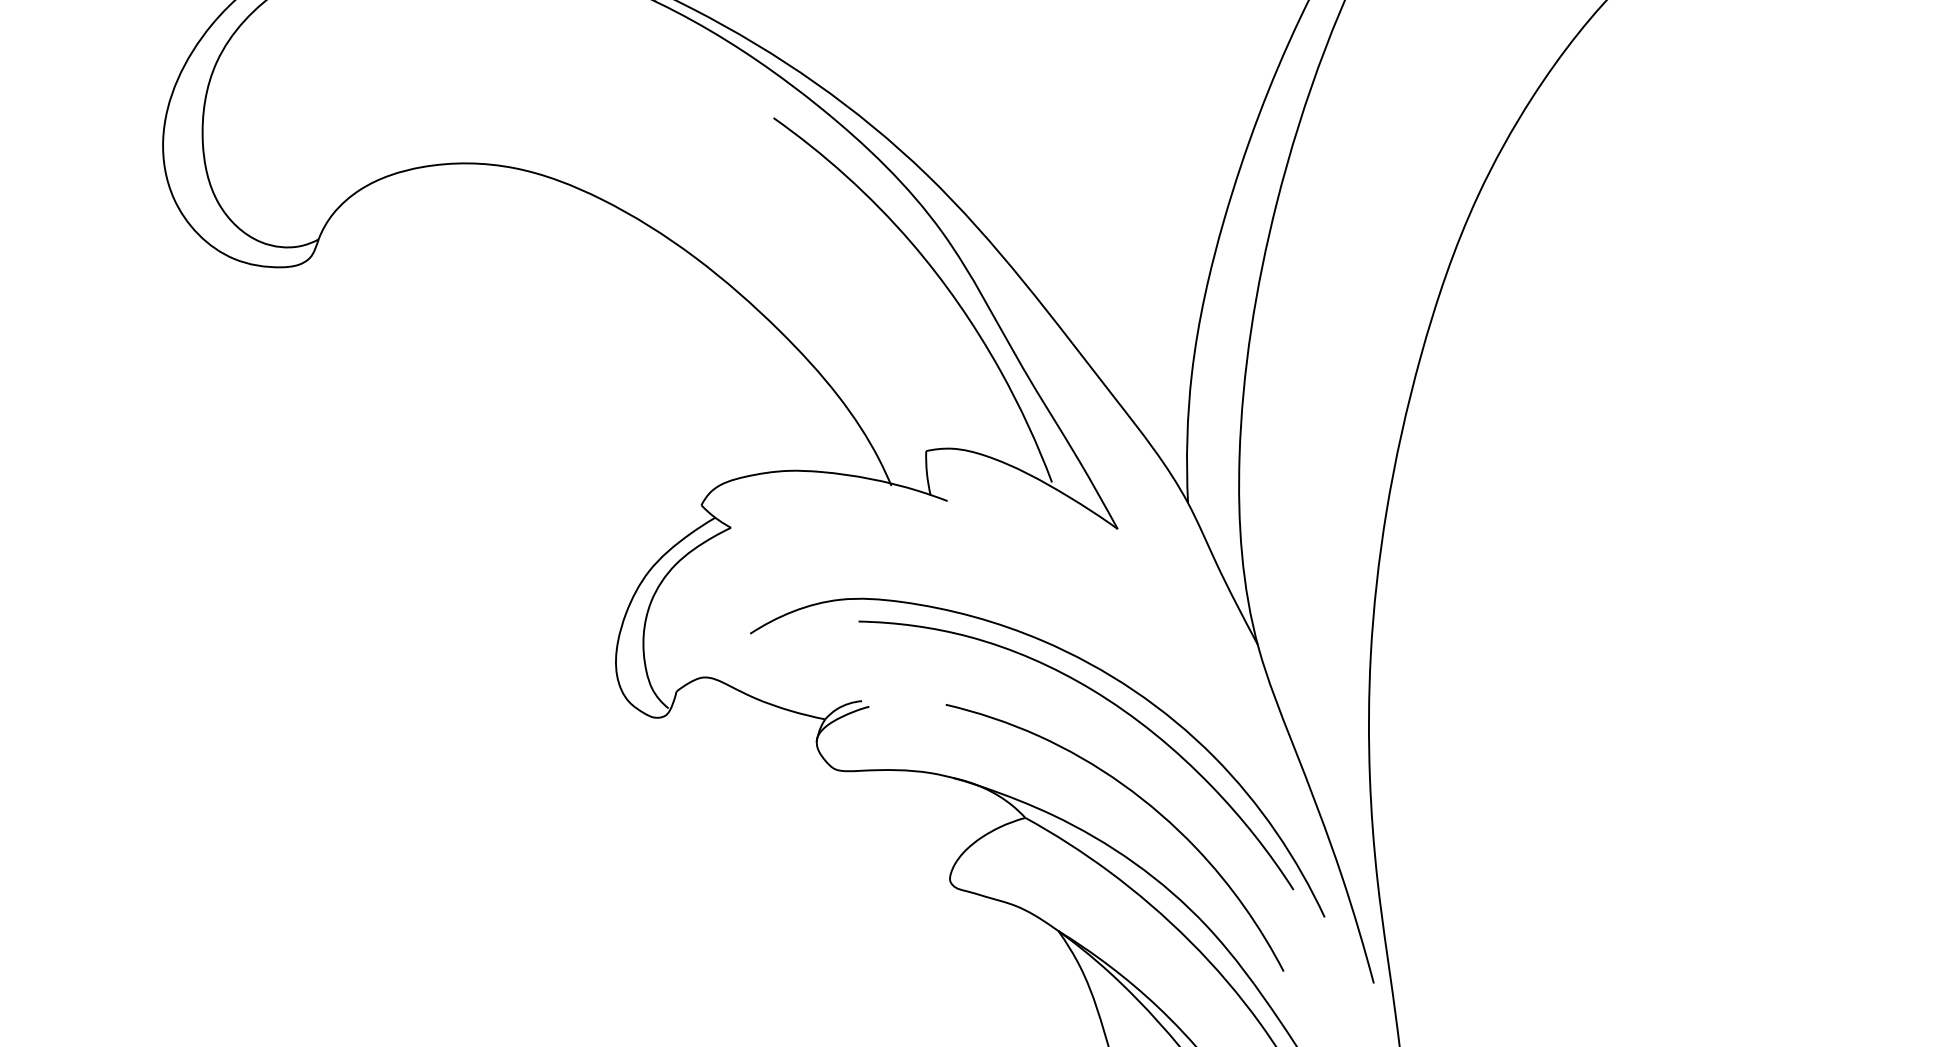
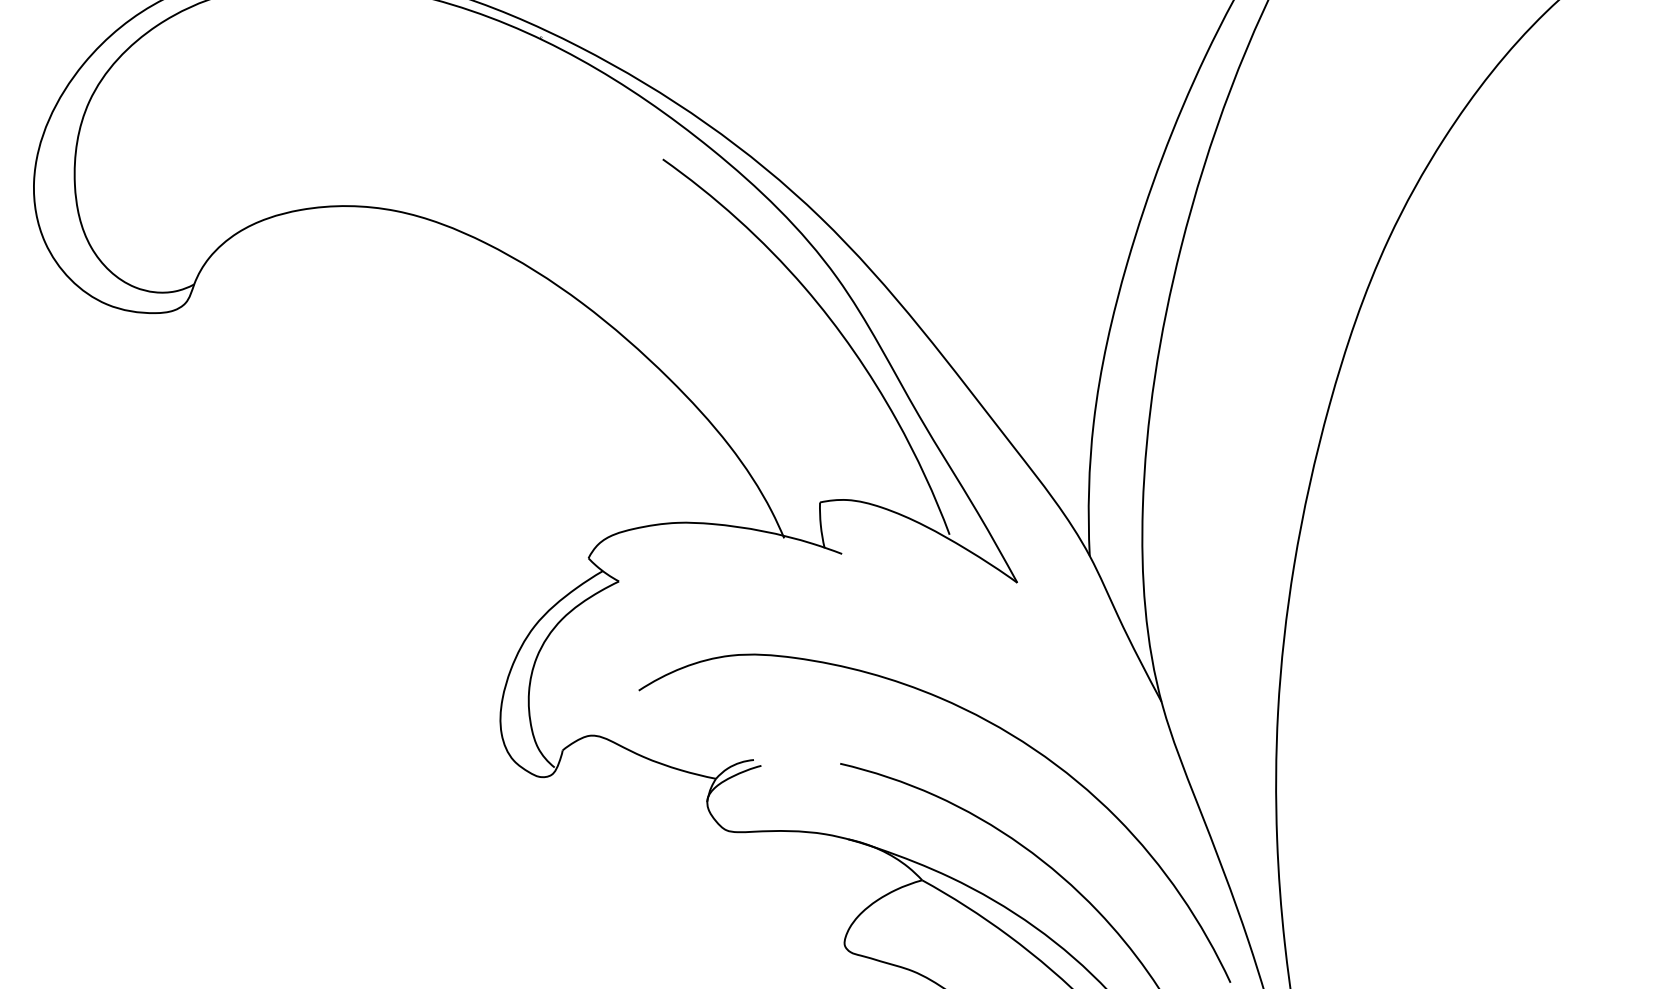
curve: (1111, 703) -> (1010, 762), removed

